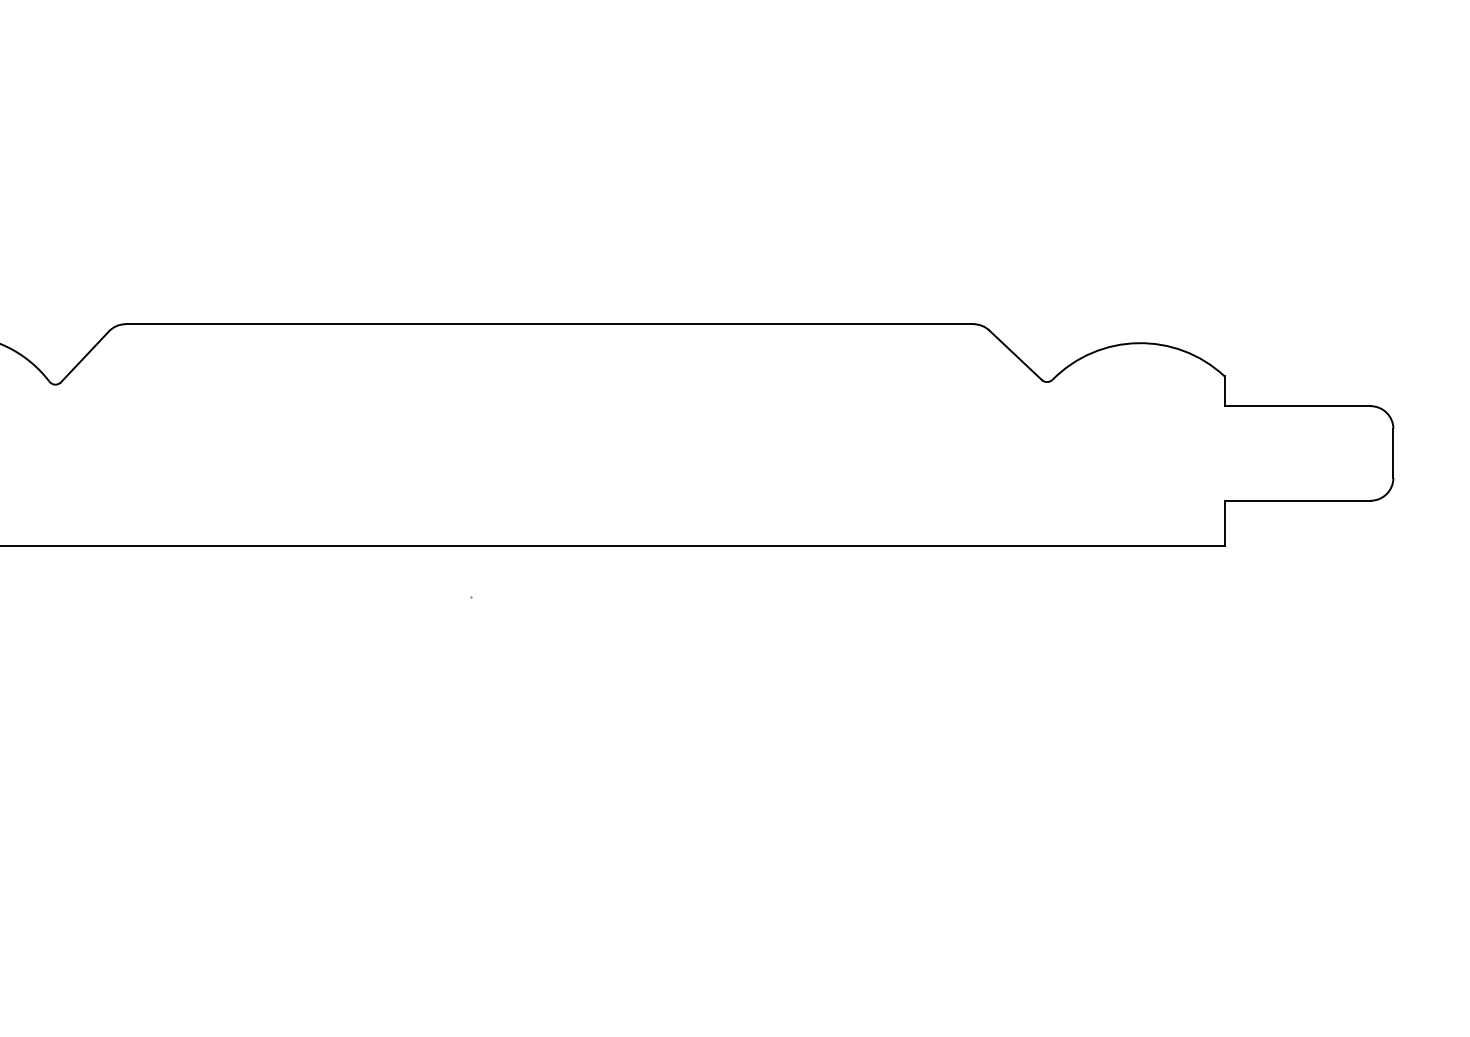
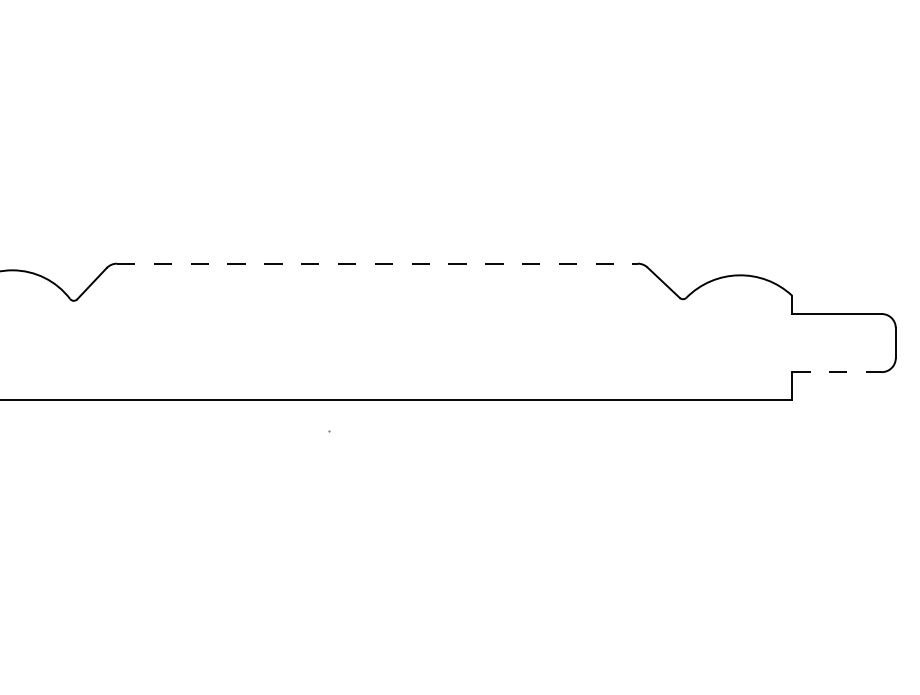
line: (549, 323) -> (377, 263), solid -> dashed
line: (1296, 501) -> (836, 372), solid -> dashed

